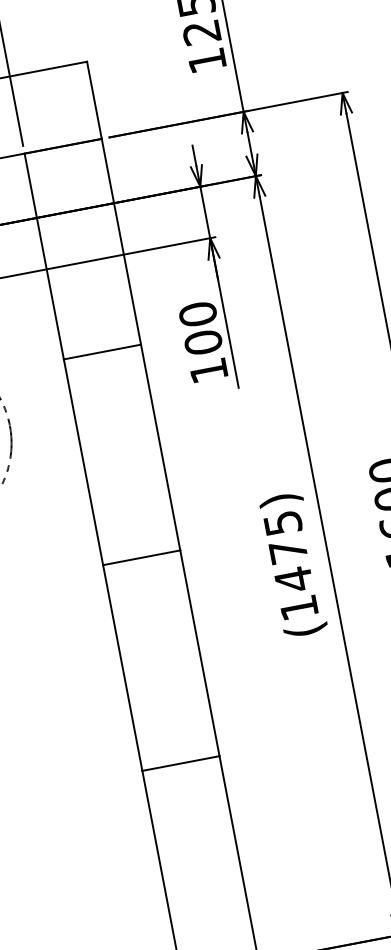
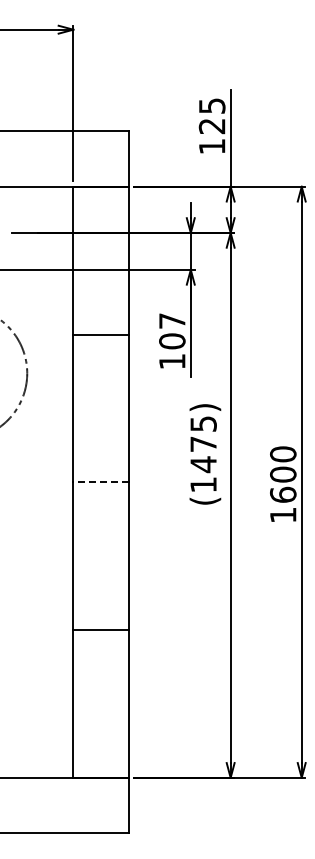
text: (198, 313) -> (172, 320), 100 -> 107
line: (142, 557) -> (101, 482), solid -> dashed
text: (293, 565) -> (205, 454), moved

